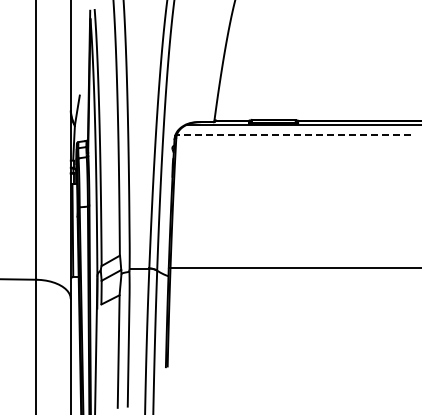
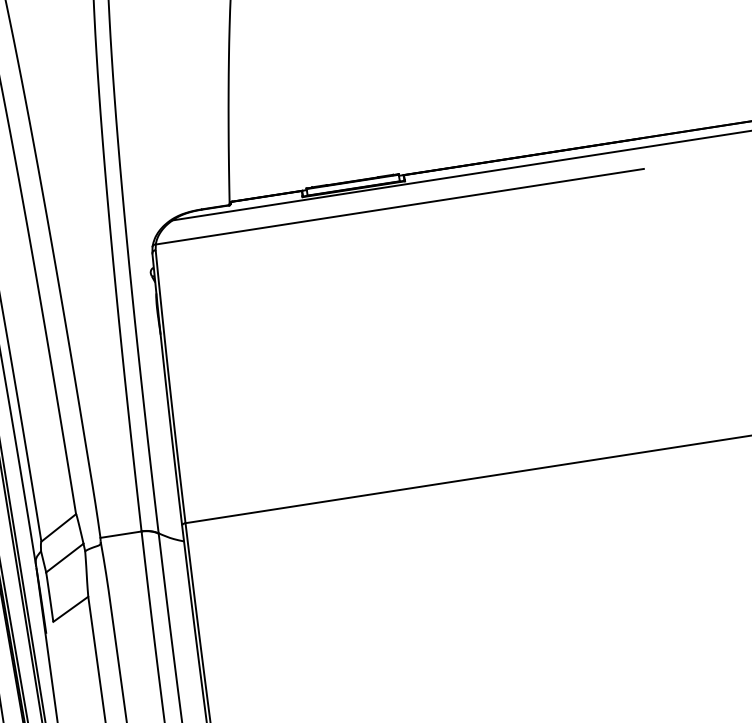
line: (293, 135) -> (399, 207), dashed -> solid

